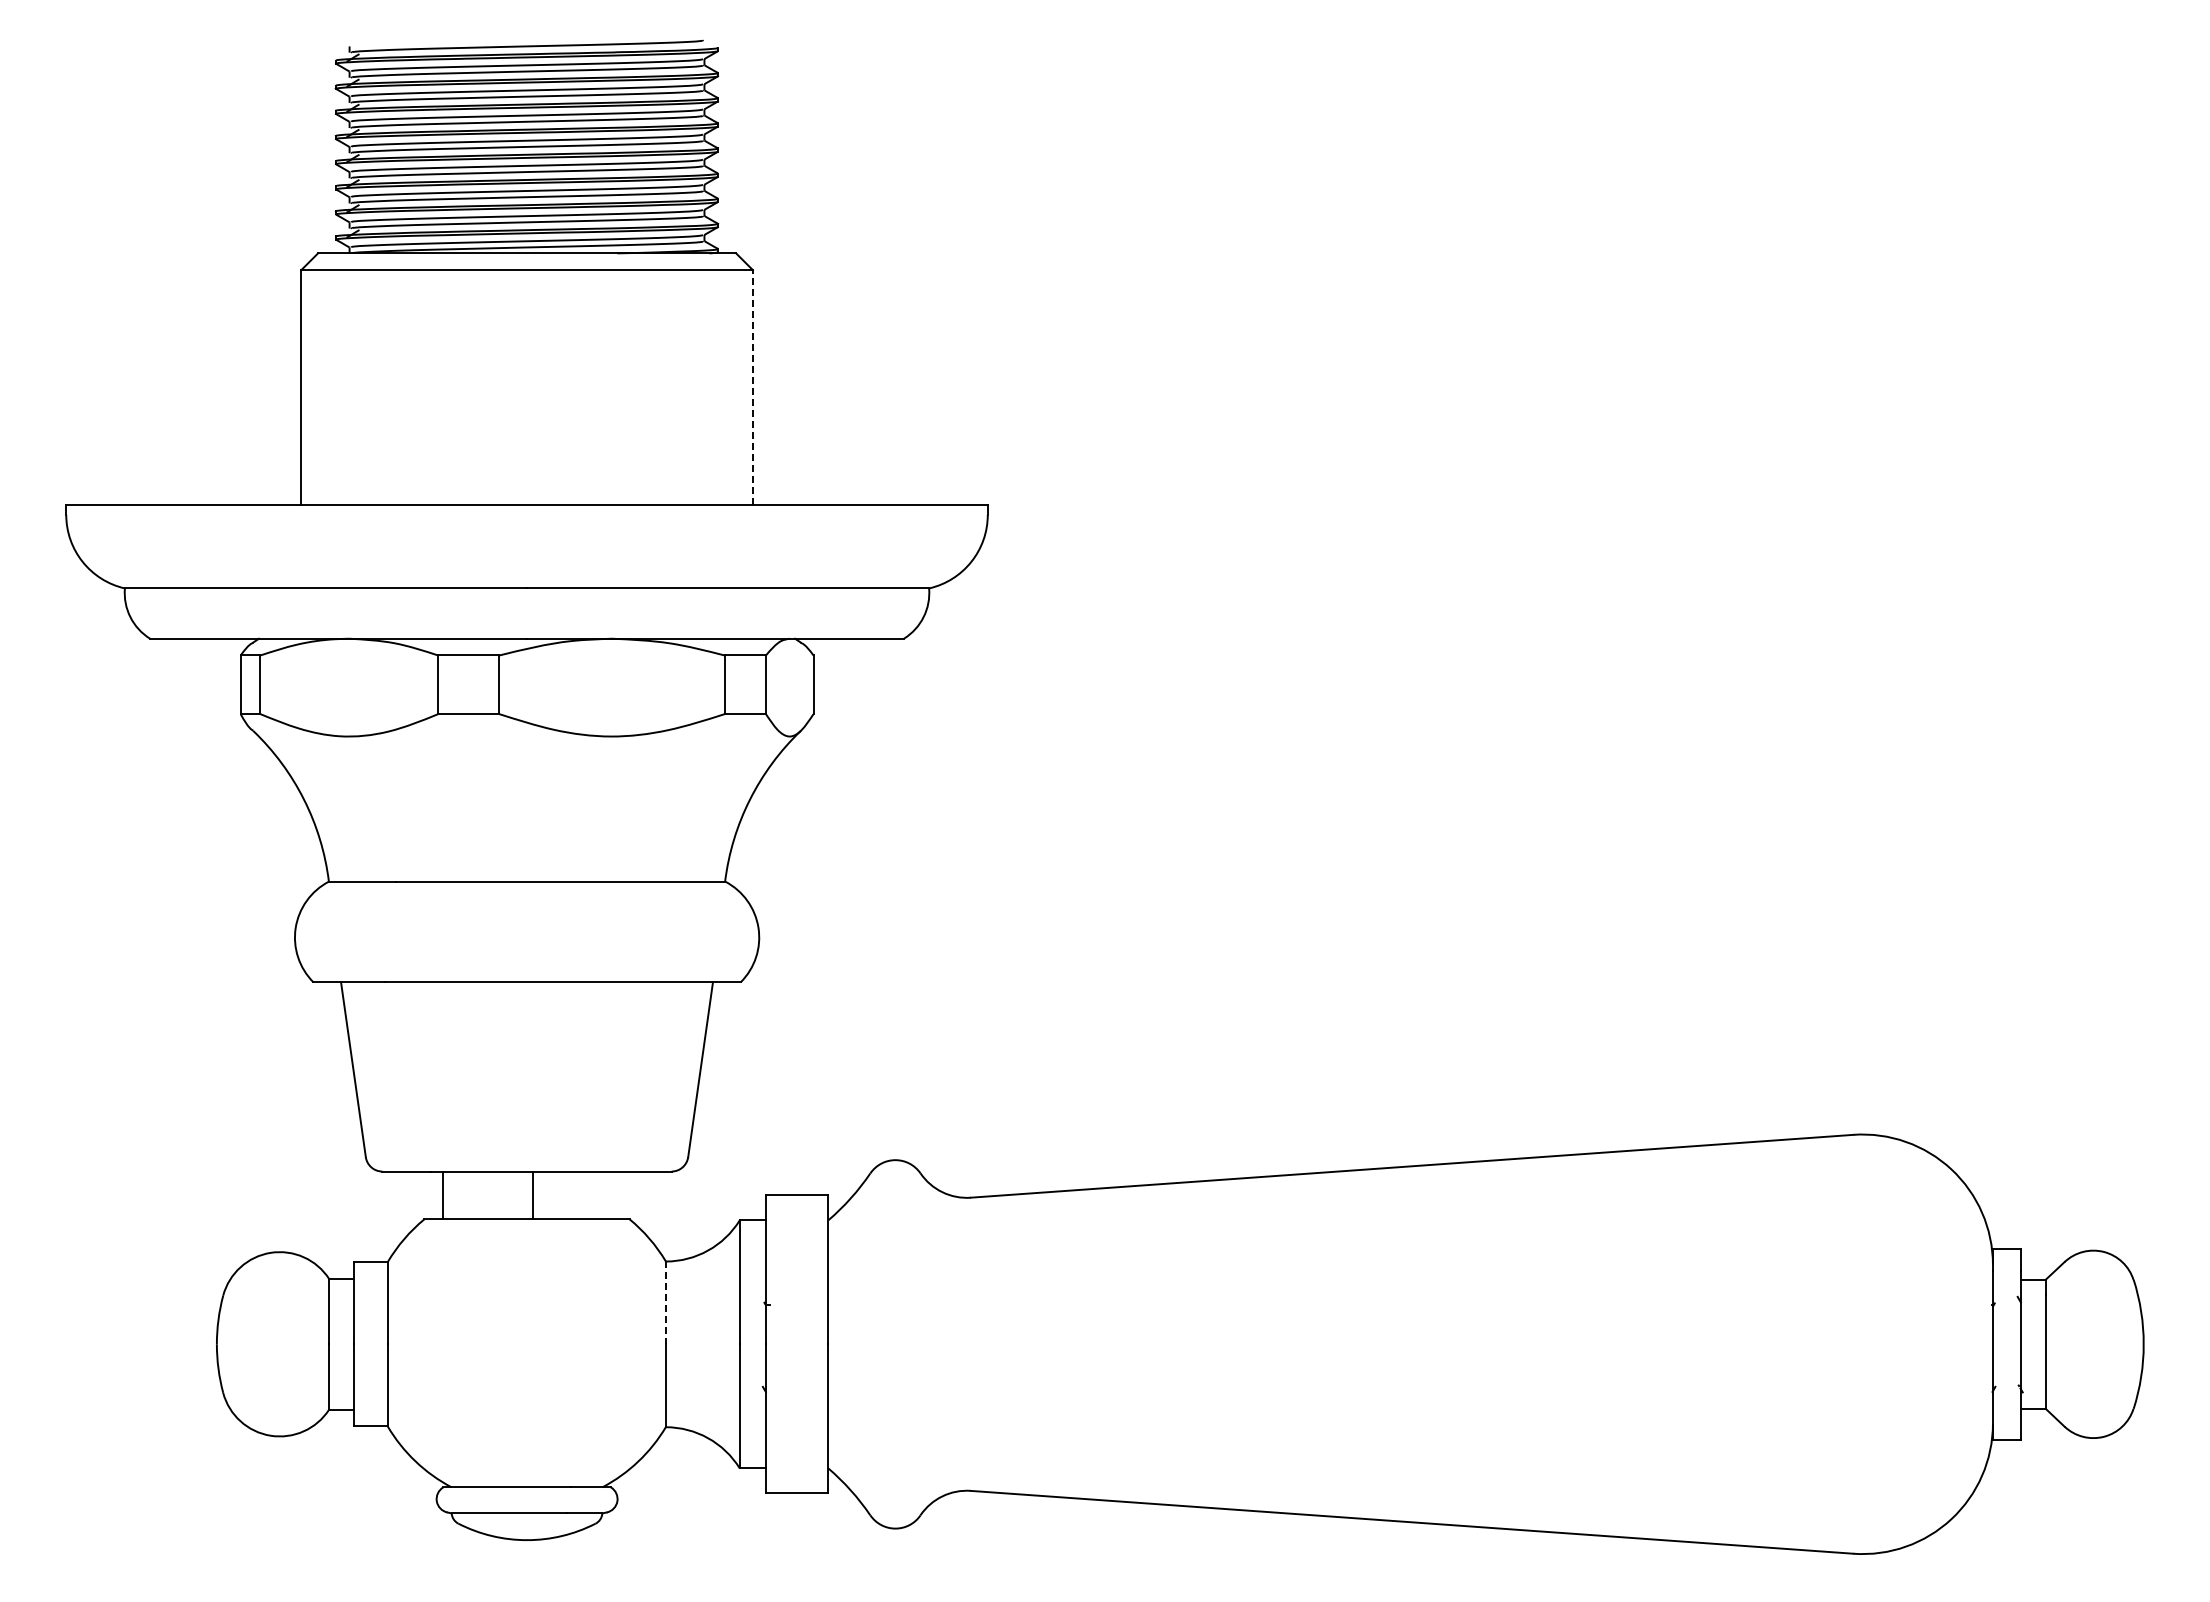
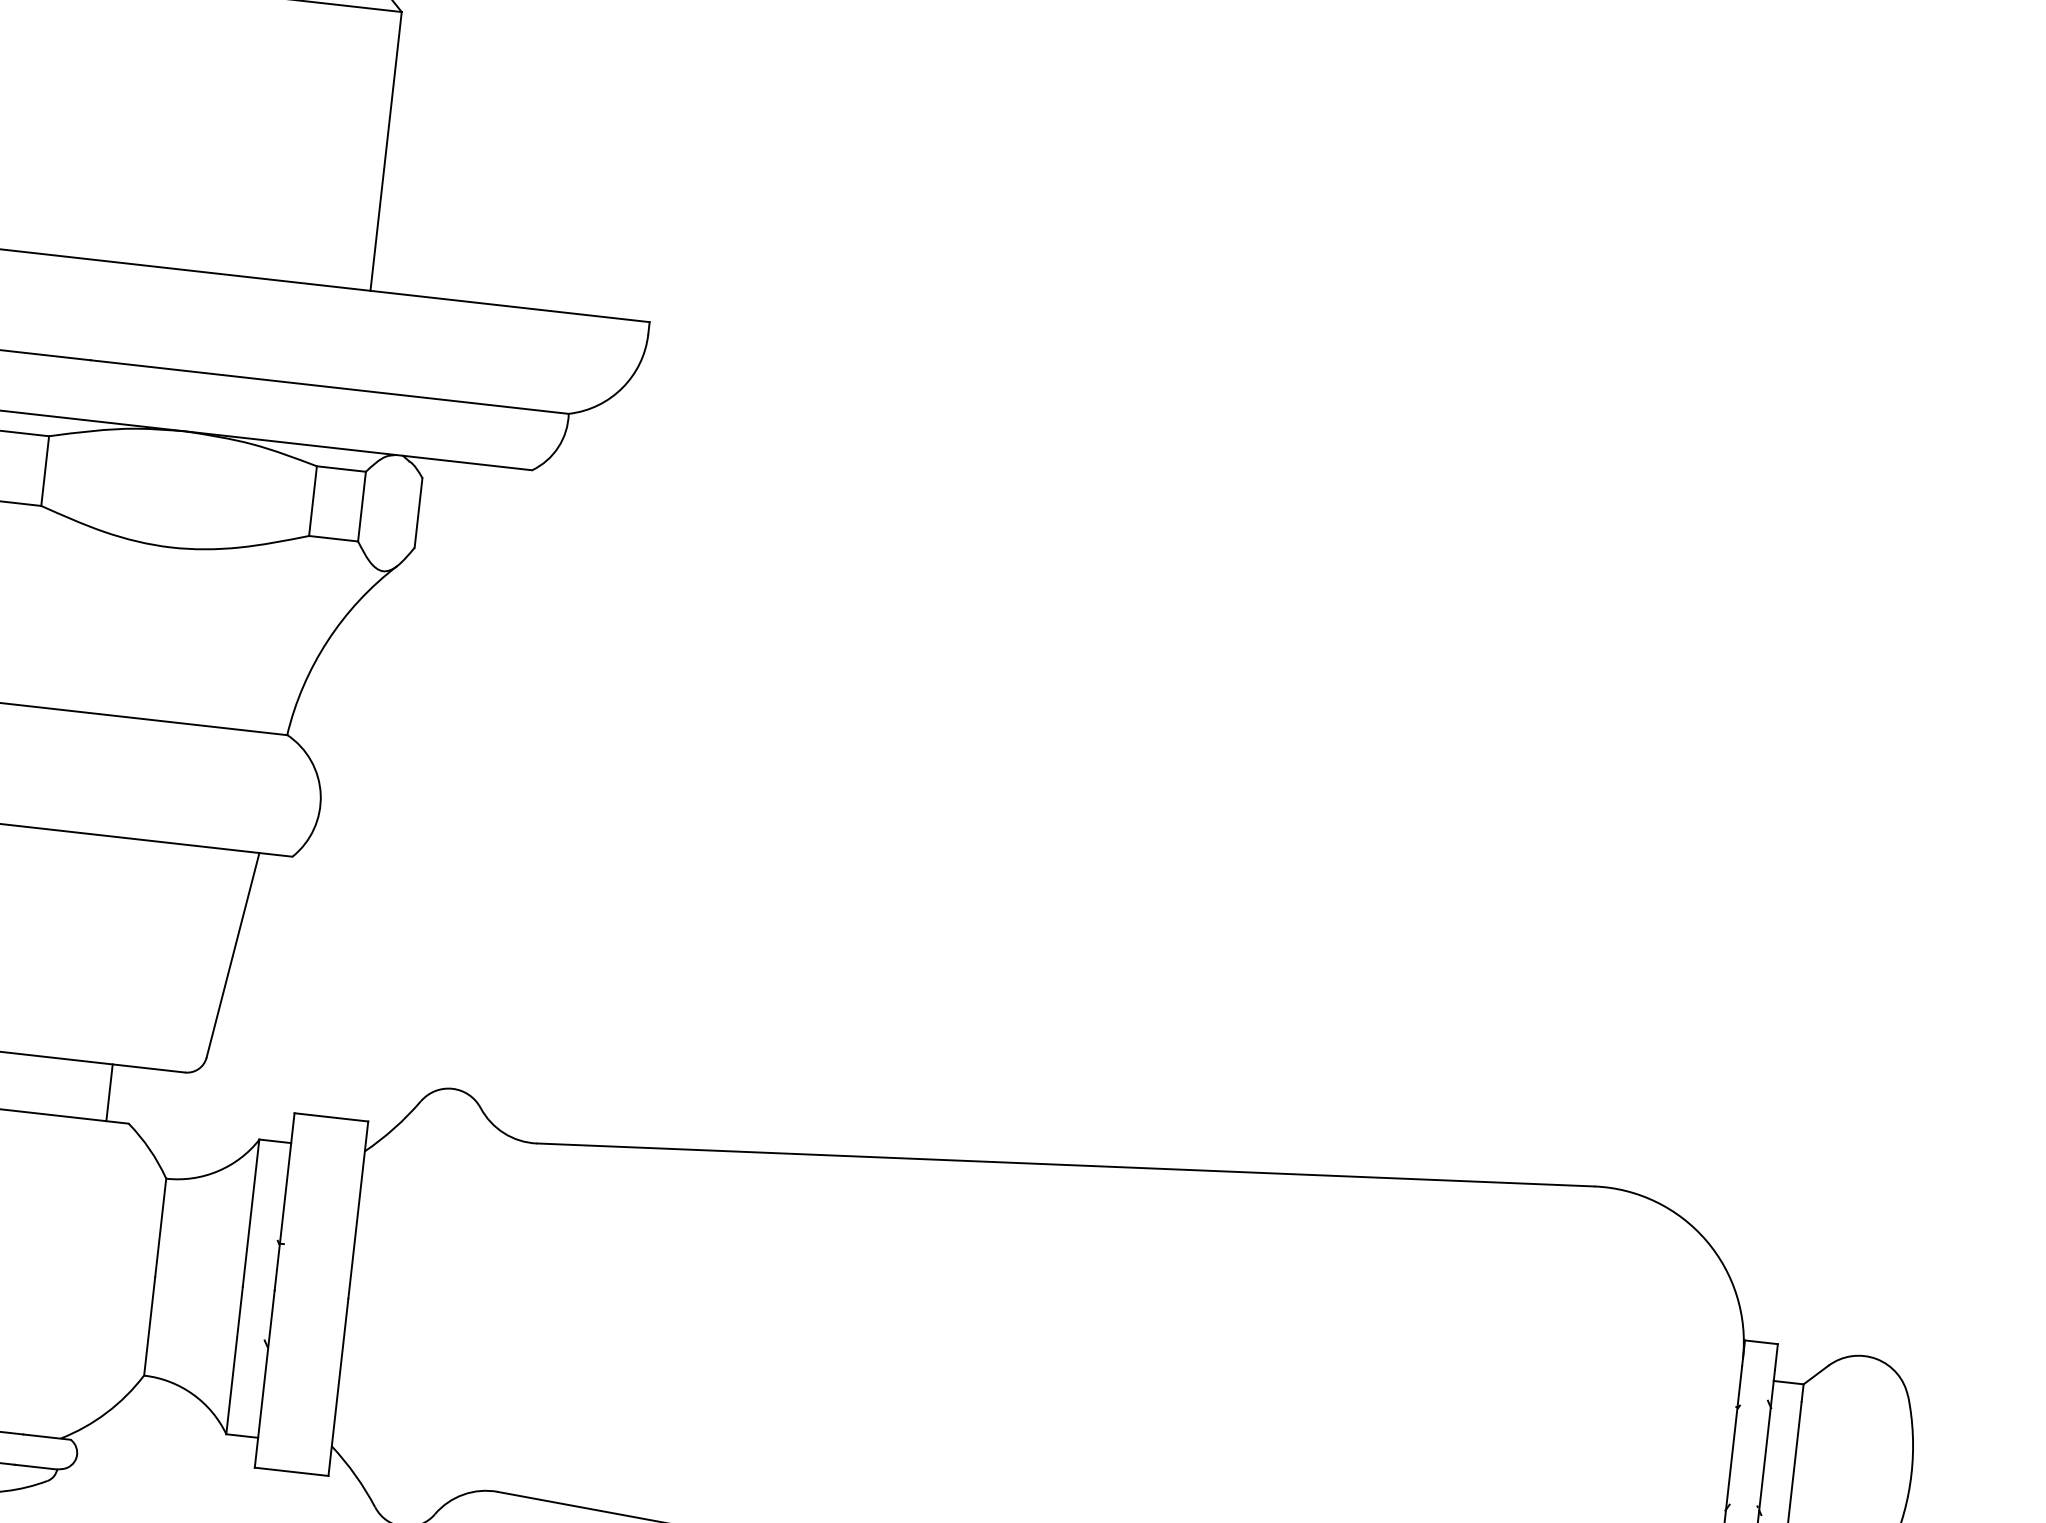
line: (752, 386) -> (385, 150), dashed -> solid
line: (532, 1195) -> (109, 1092), moved
line: (665, 1303) -> (160, 1228), dashed -> solid

